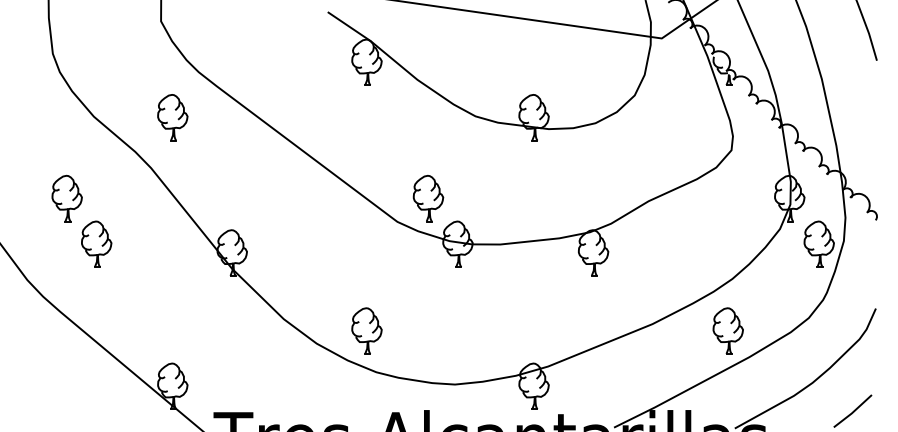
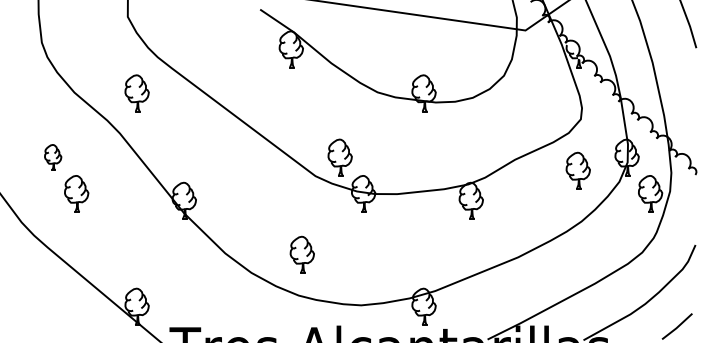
part: (66, 198) -> (52, 157), size x0.7
part: (365, 330) -> (301, 254), moved
part: (727, 330) -> (577, 170), moved

